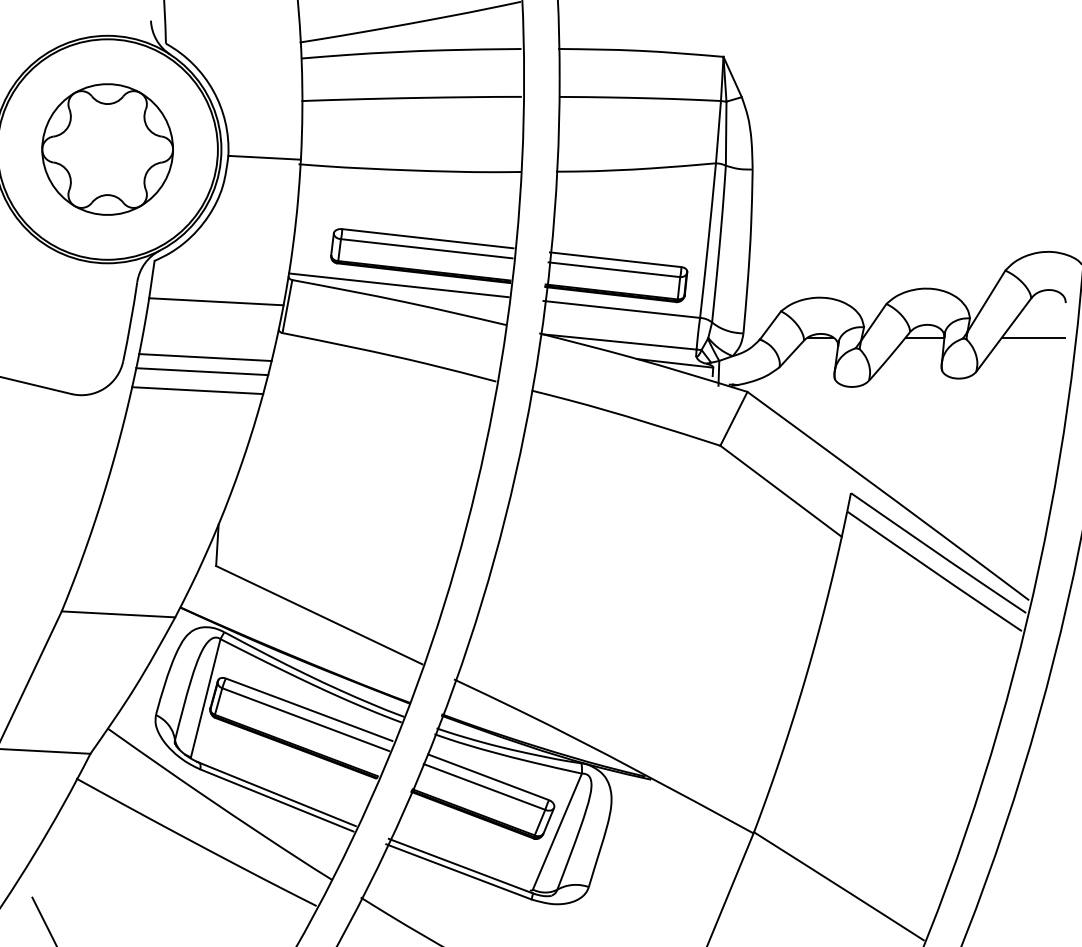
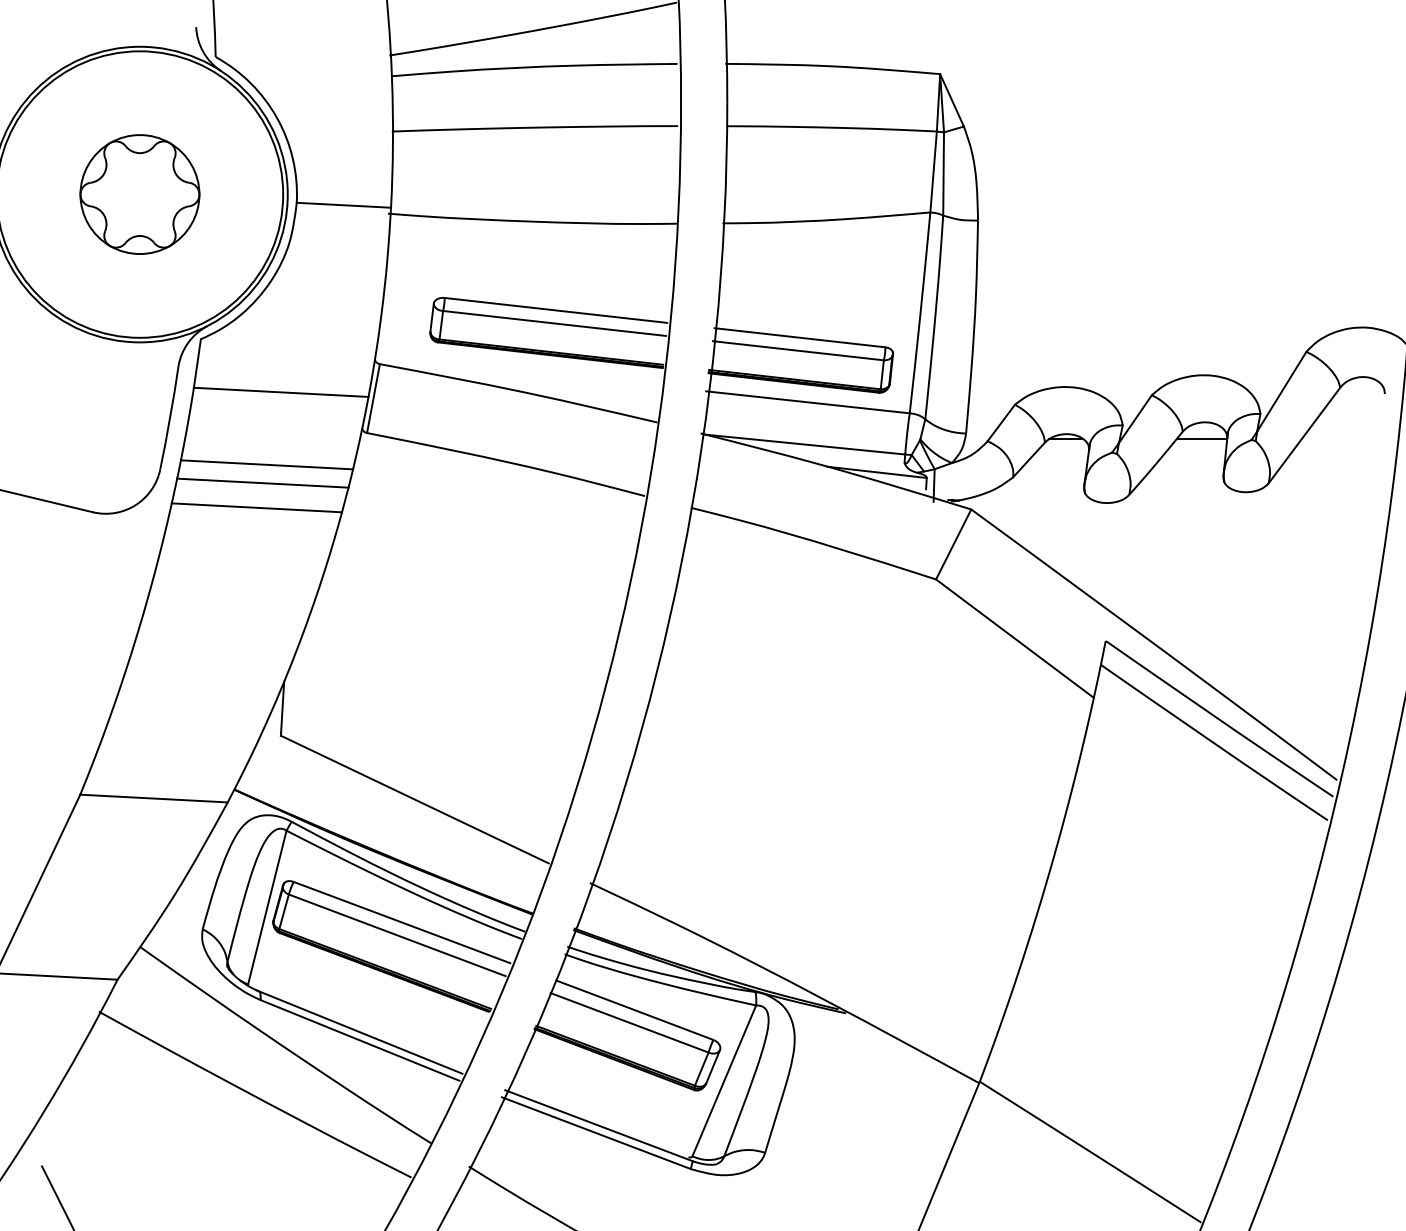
part: (107, 149) -> (139, 194), size x0.7
line: (399, 284) -> (518, 370), removed
line: (1033, 338) -> (1342, 439), removed

